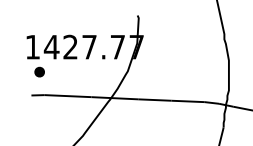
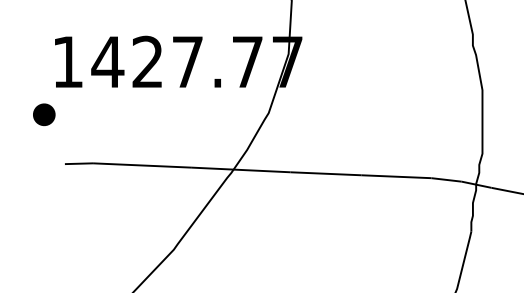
part: (39, 71) -> (43, 113), moved

